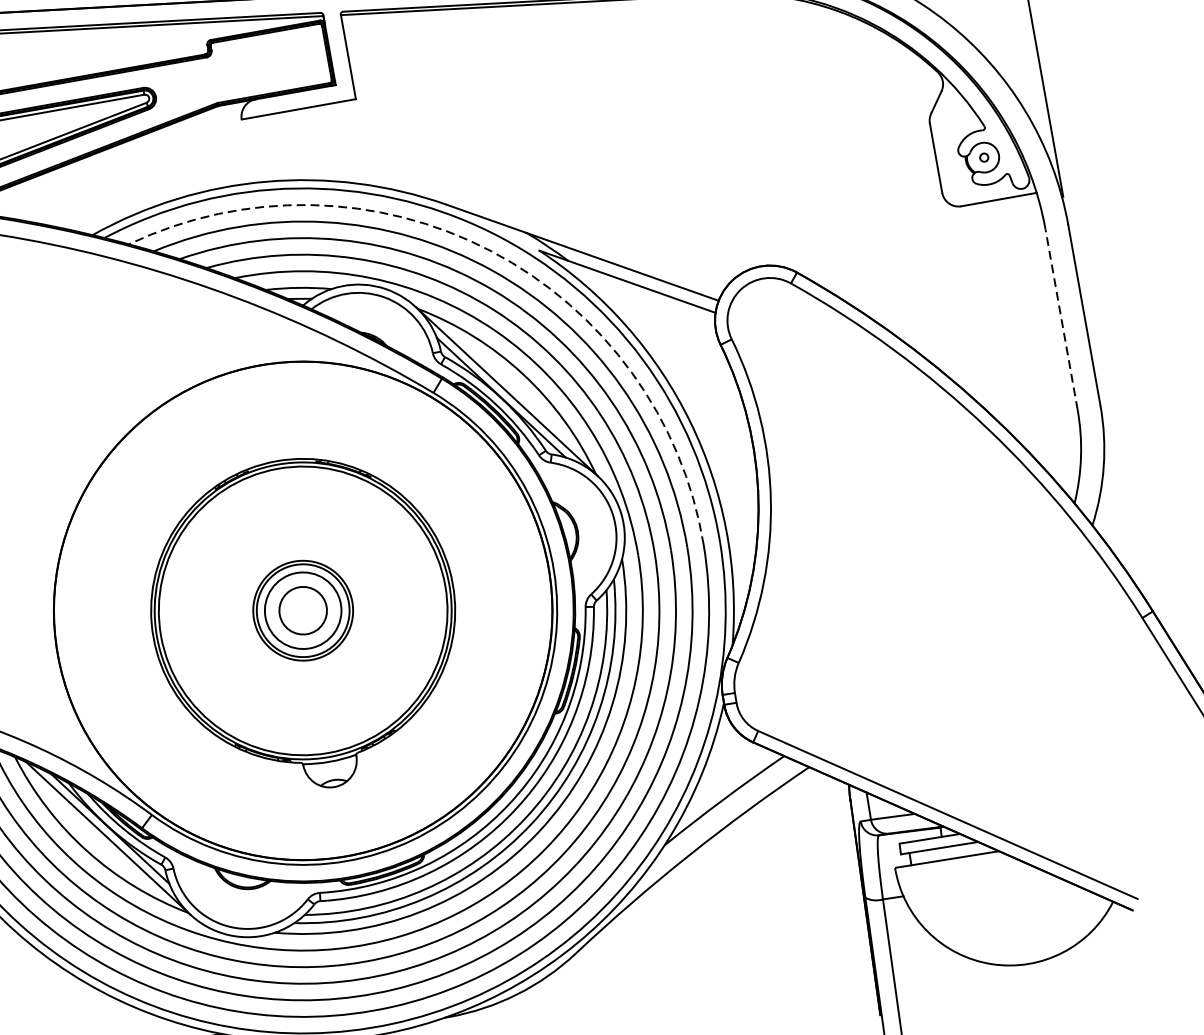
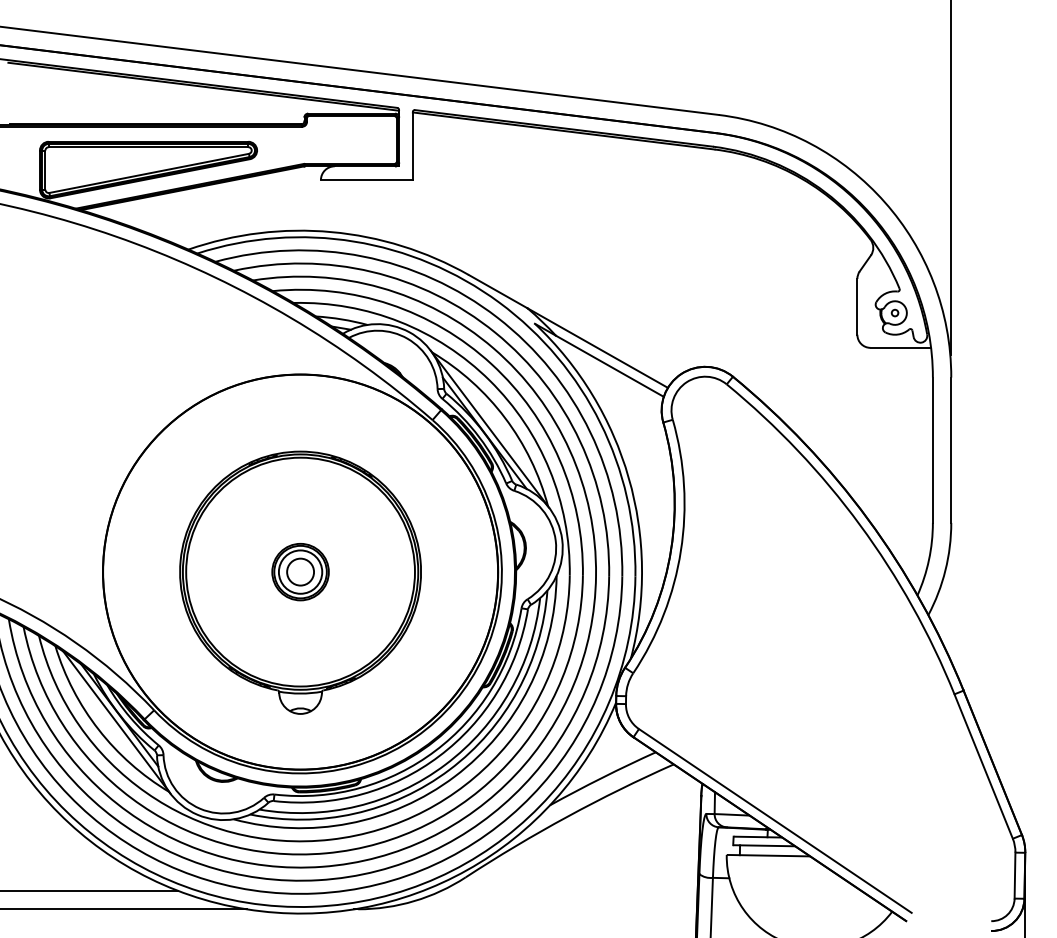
arc: (491, 251) -> (497, 317), dashed -> solid
line: (1061, 320) -> (932, 450), dashed -> solid
part: (303, 611) -> (300, 572), size x0.71

